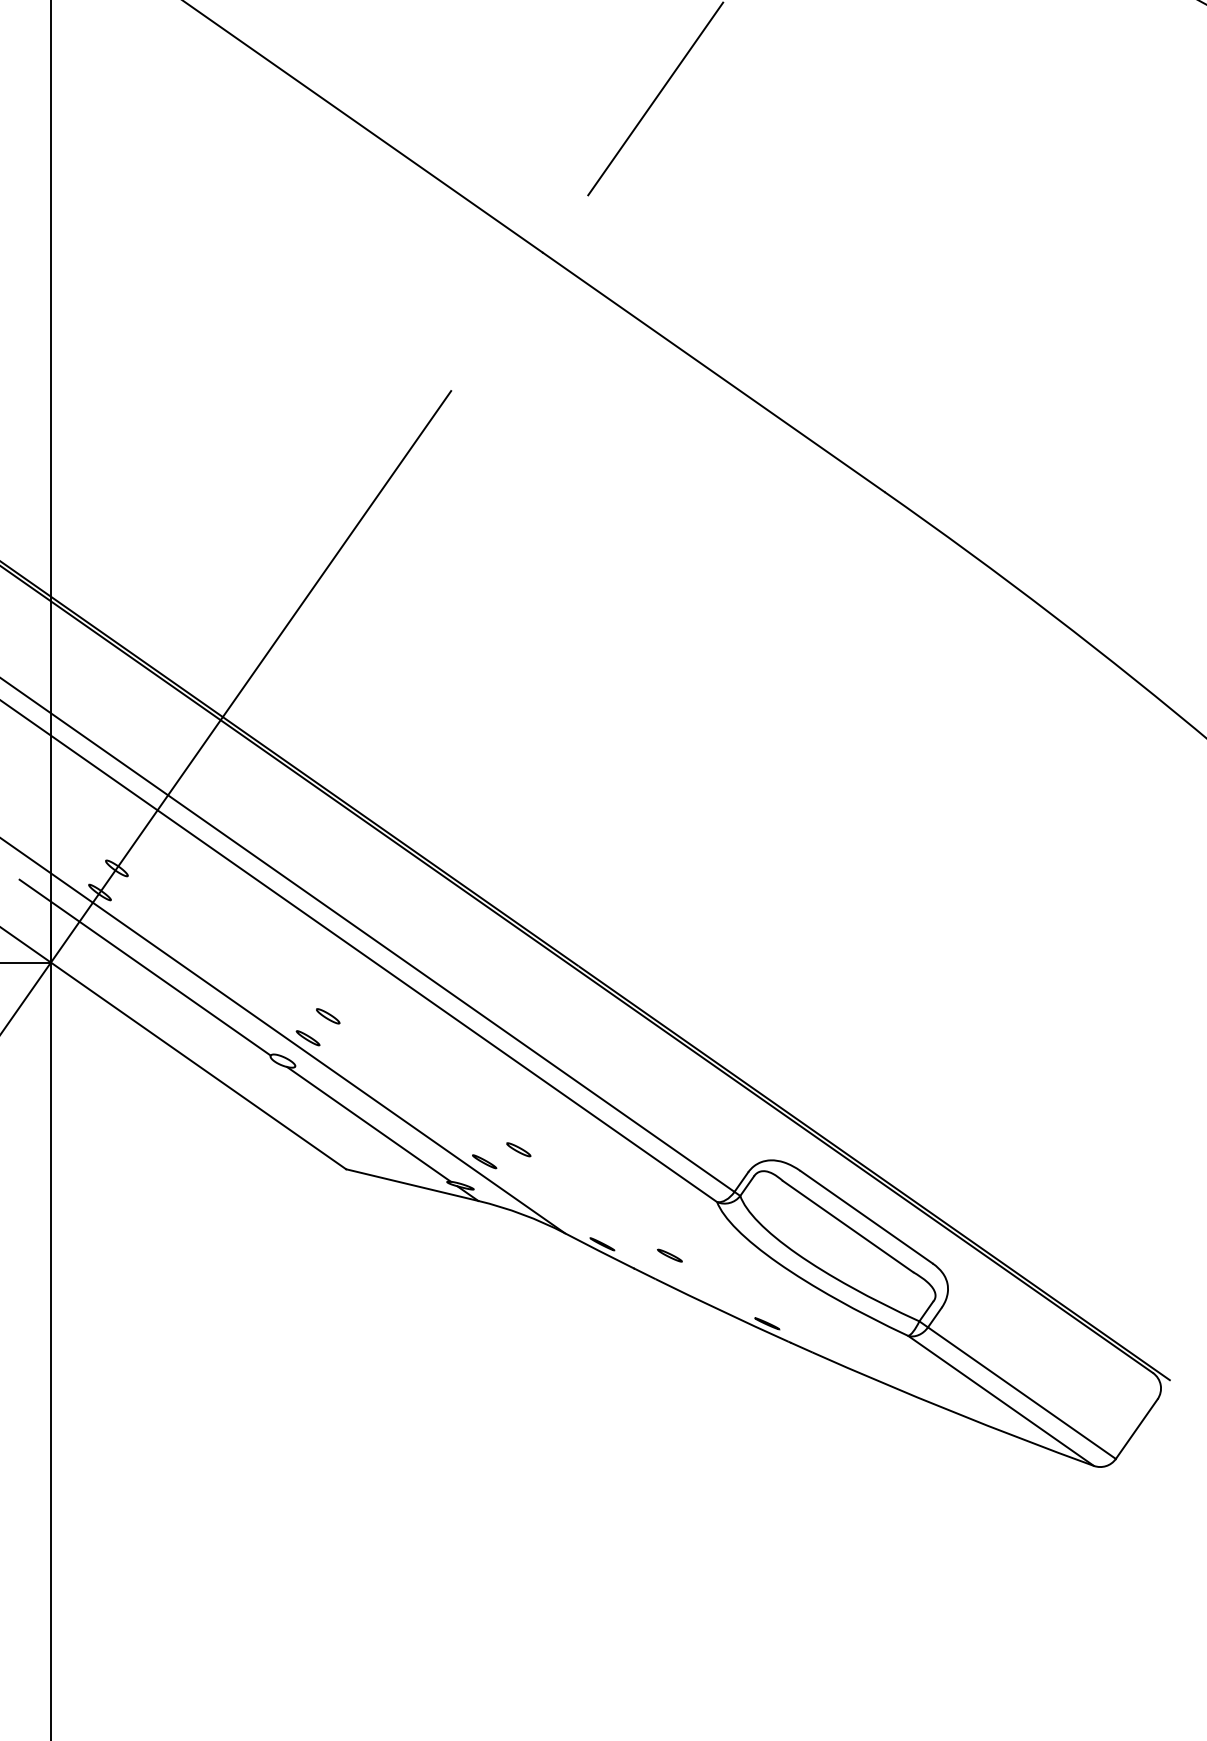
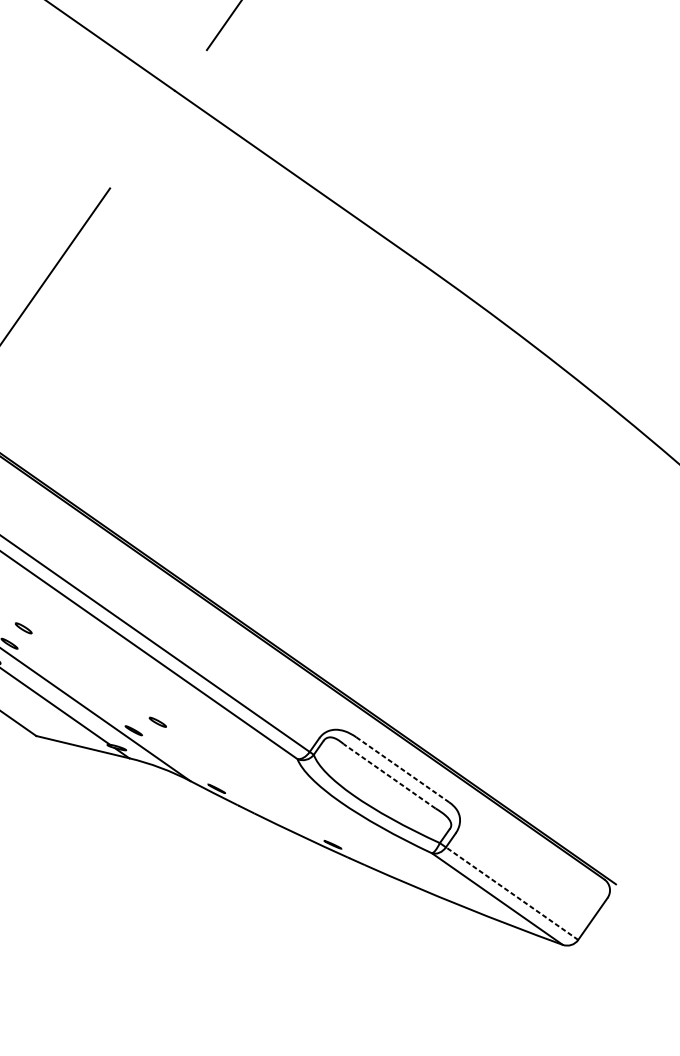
line: (867, 1217) -> (403, 769), solid -> dashed
line: (847, 1226) -> (389, 776), solid -> dashed
part: (669, 1255) -> (263, 796), removed
line: (1021, 1393) -> (511, 893), solid -> dashed

